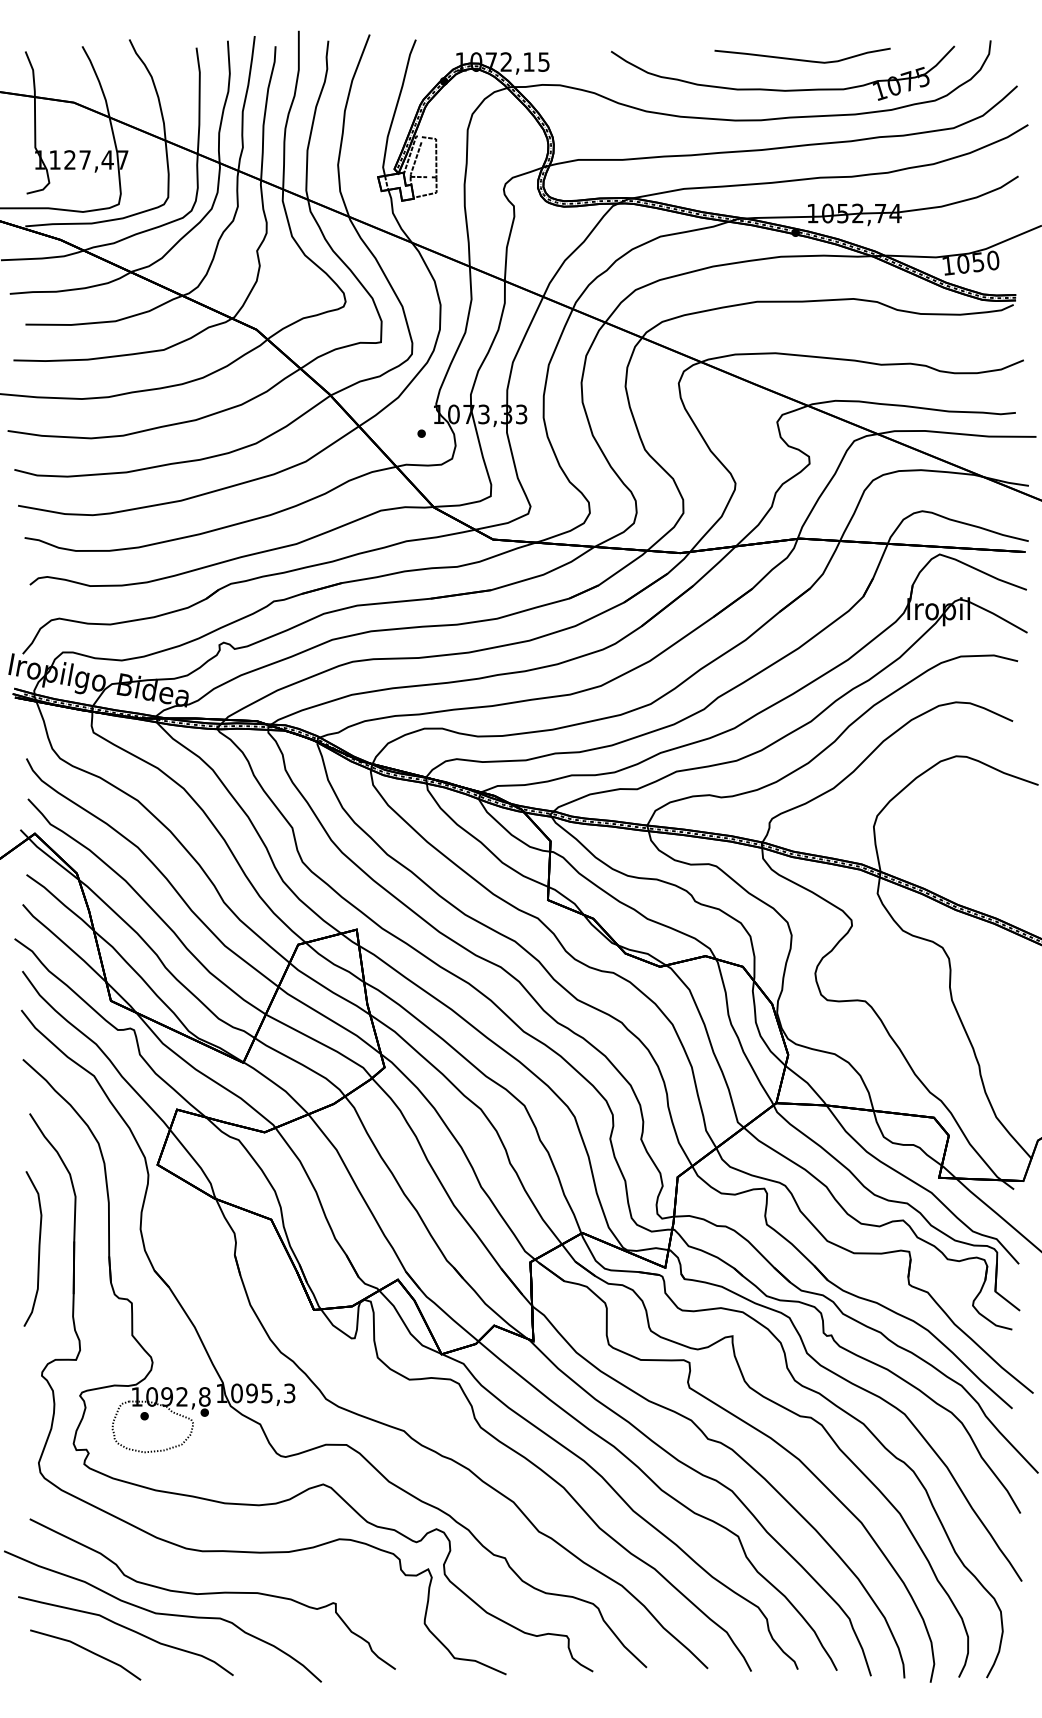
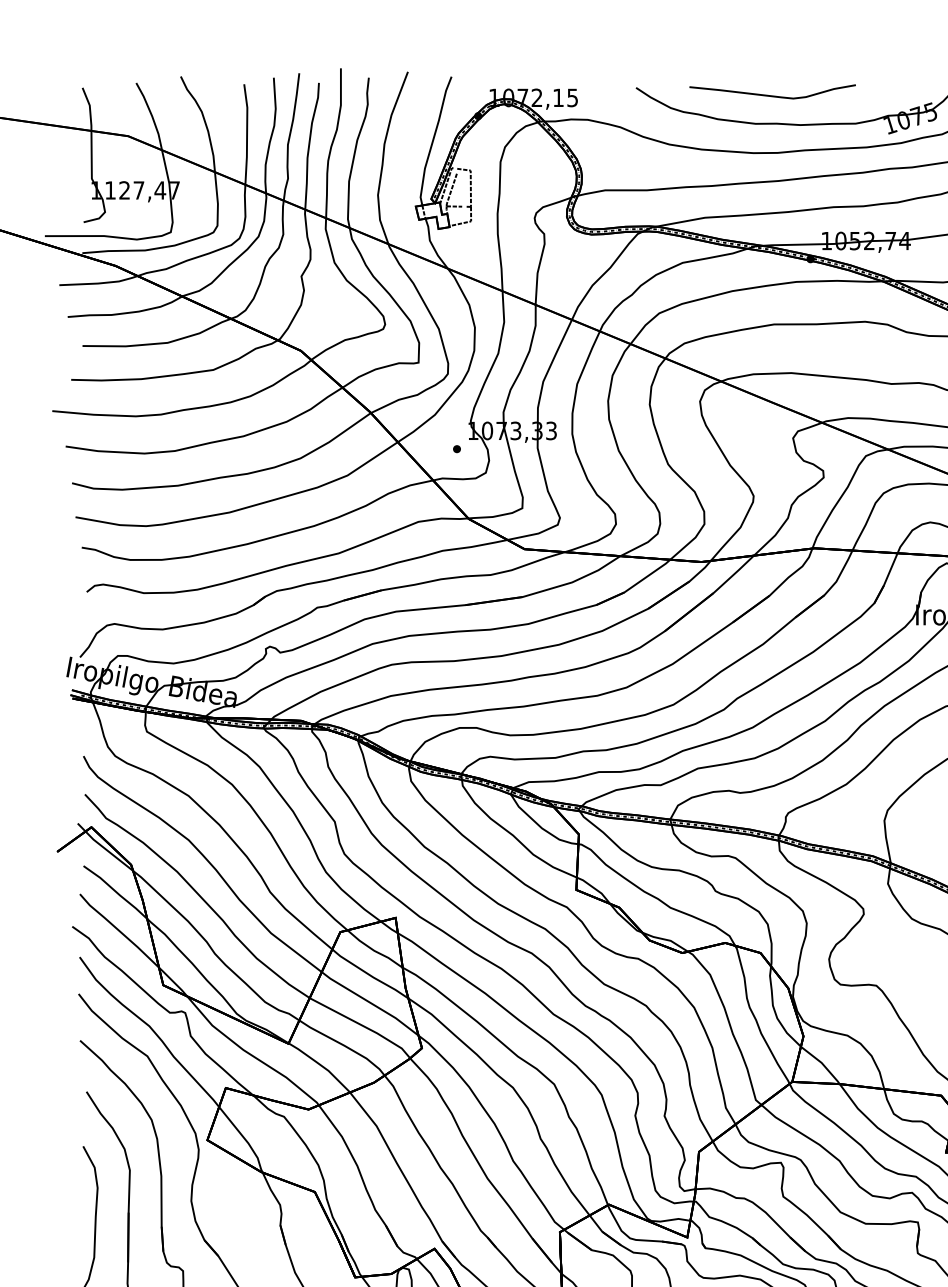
curve: (802, 59) -> (772, 95), moved

